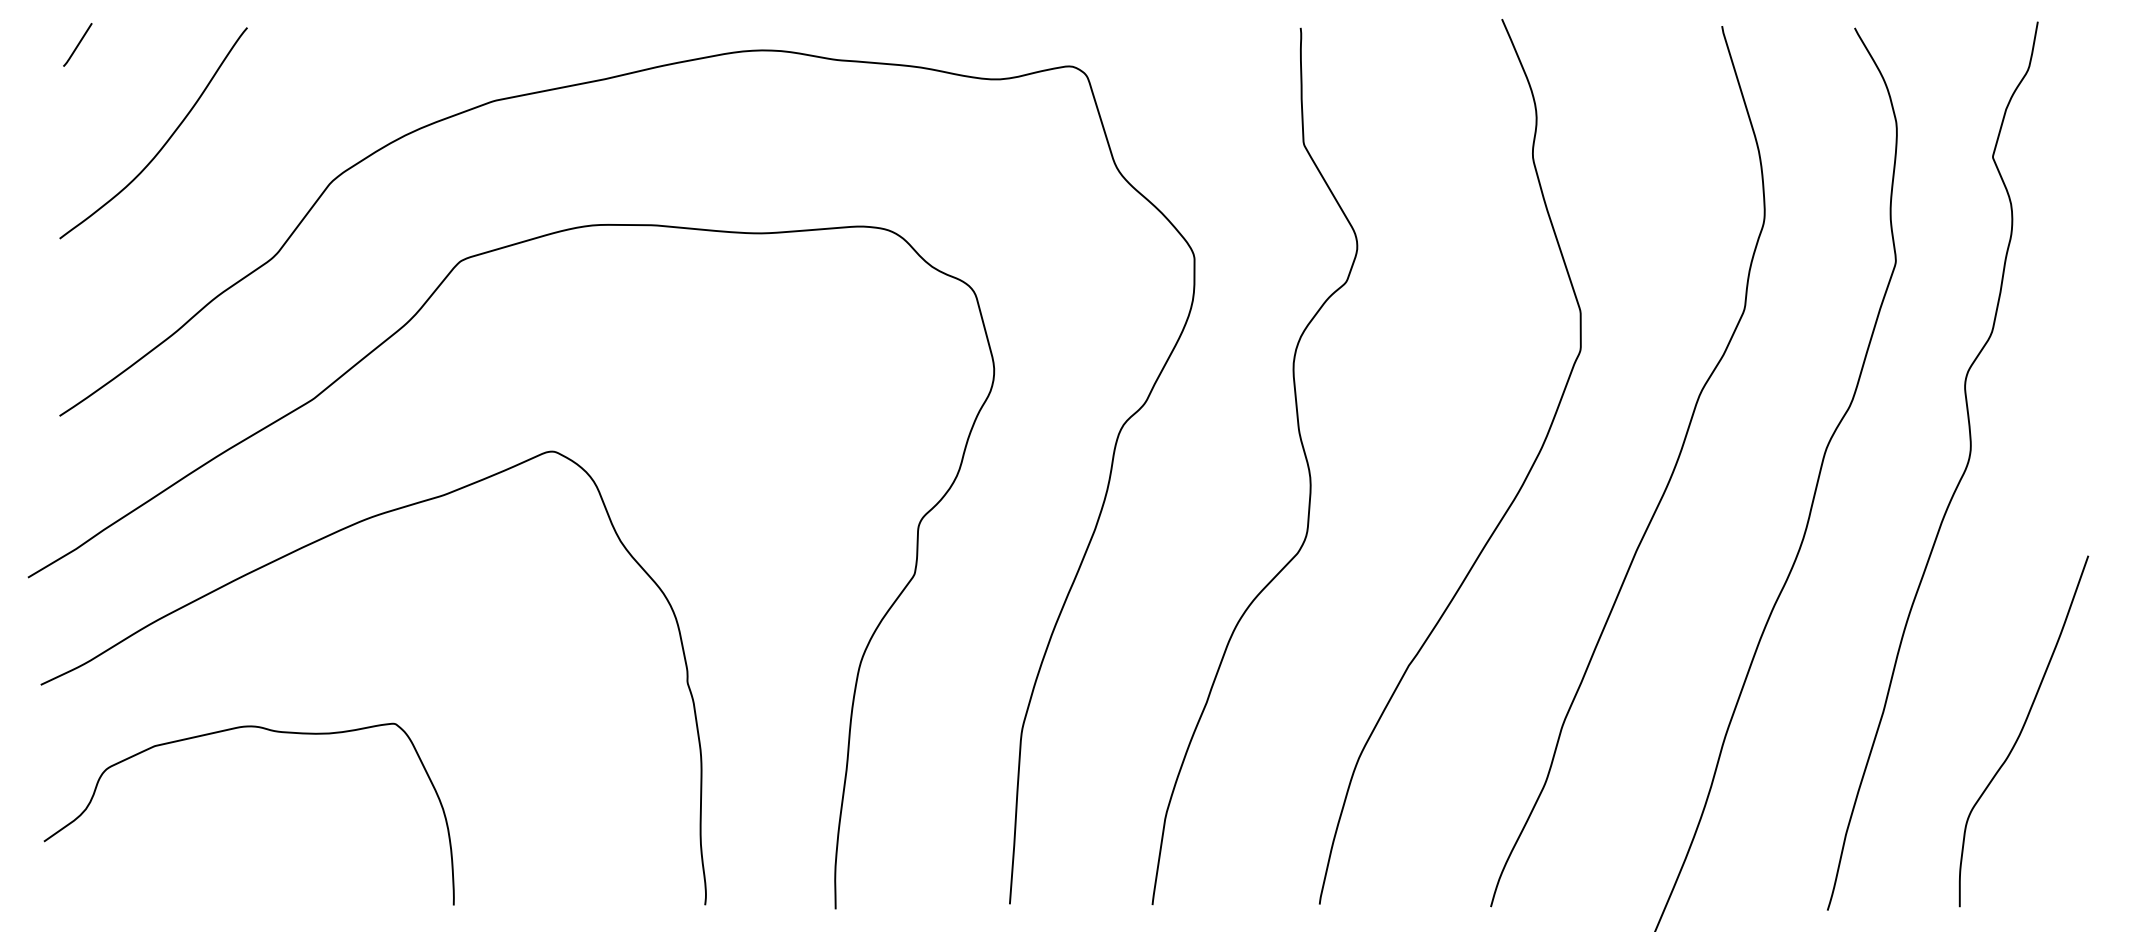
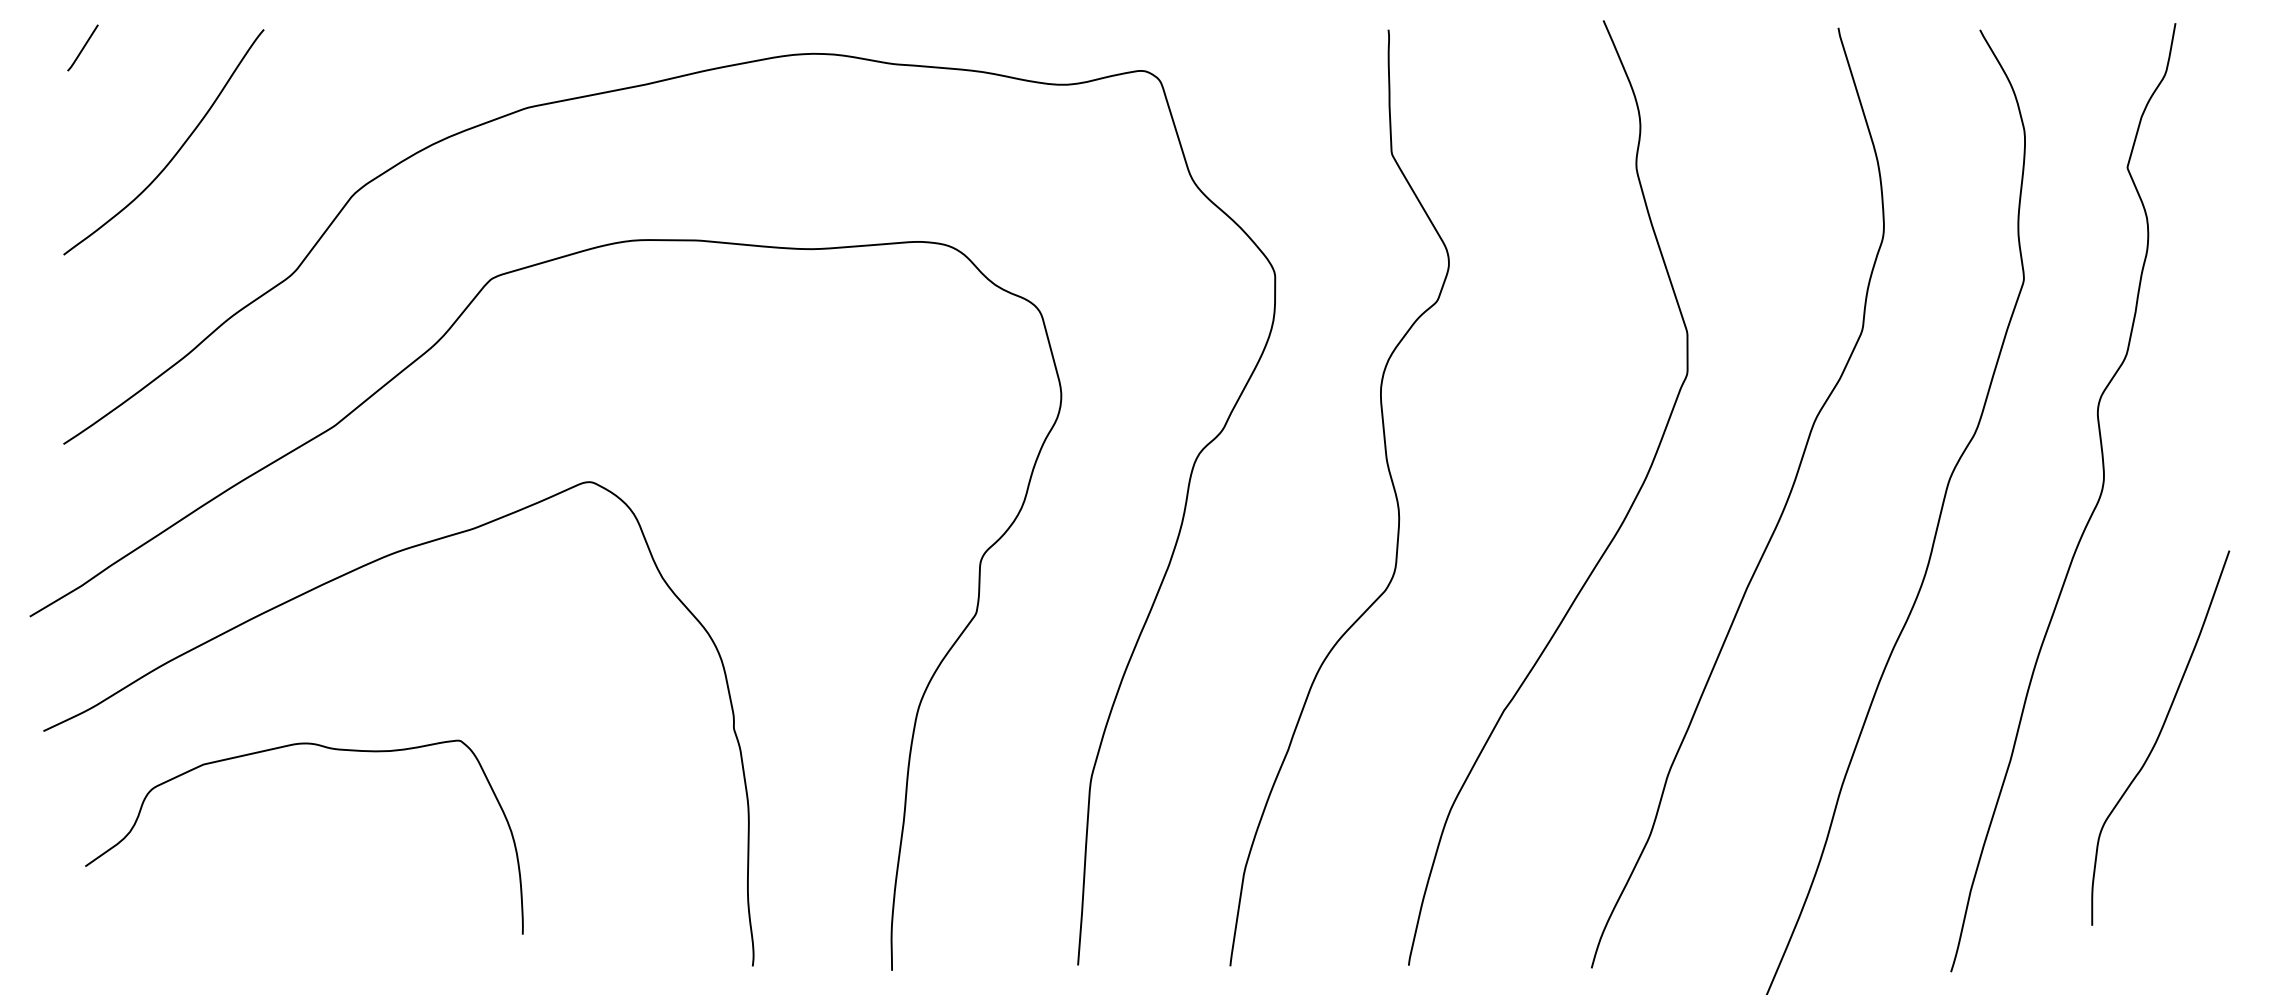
curve: (270, 731) -> (327, 748), moved
curve: (2022, 731) -> (2159, 738), moved

